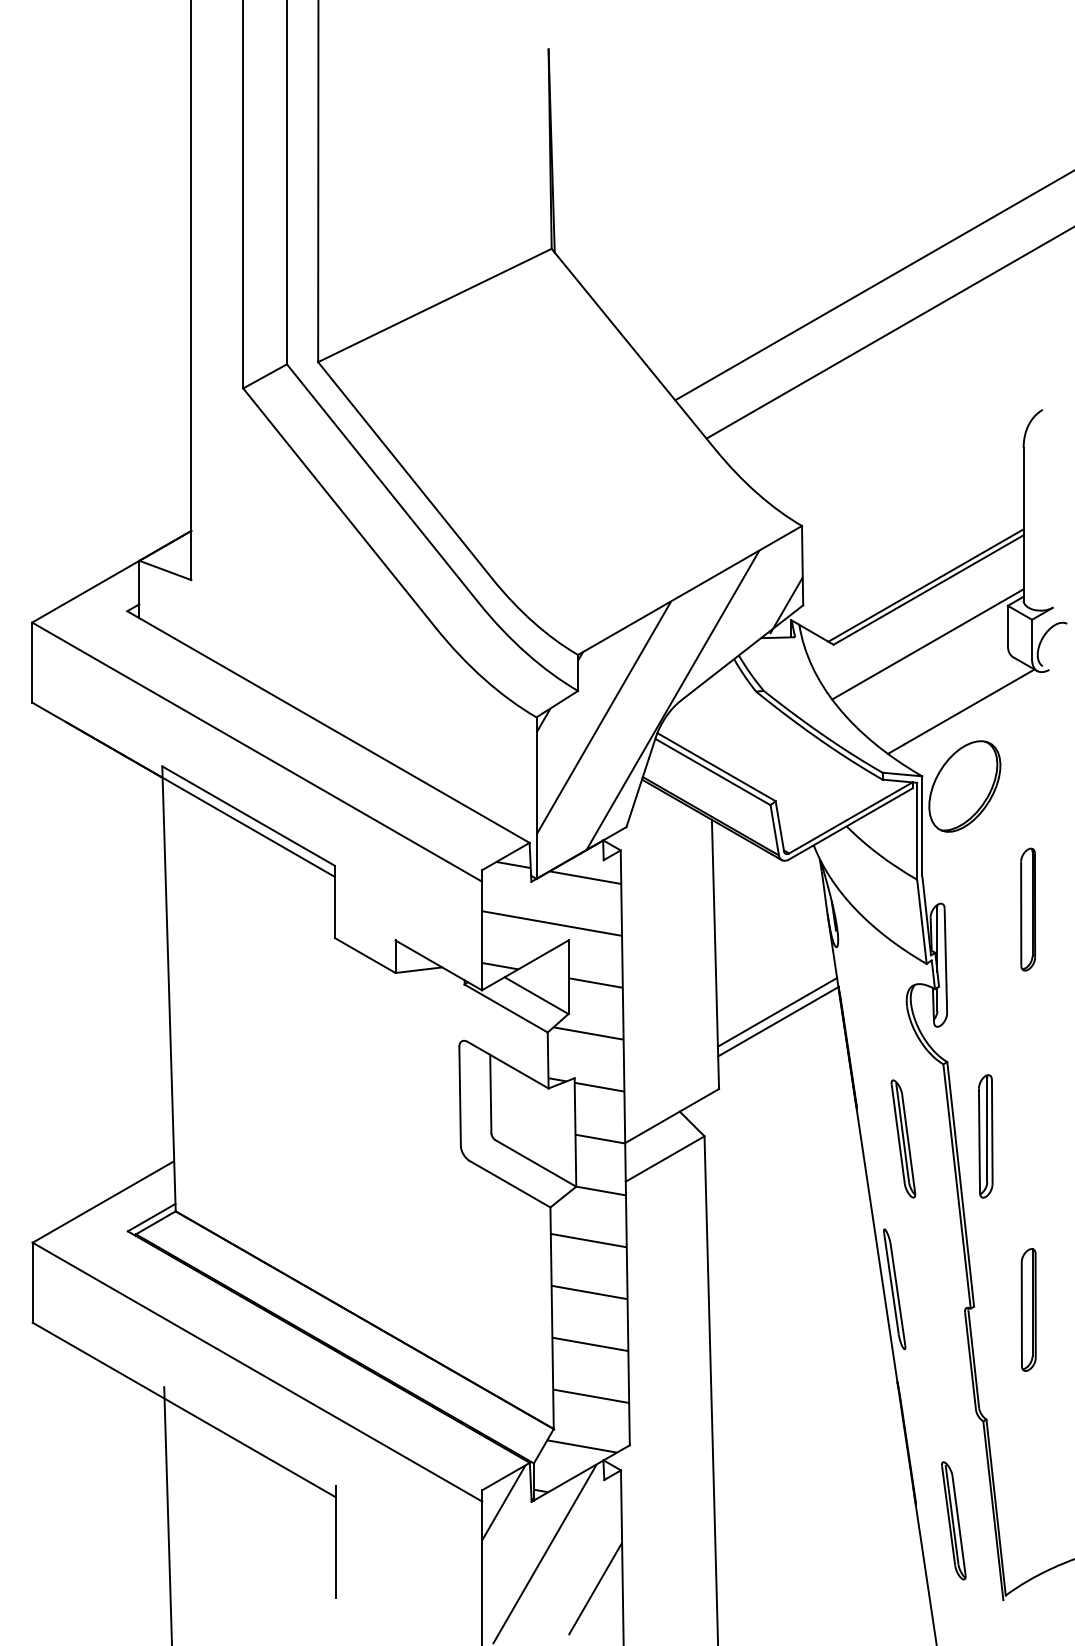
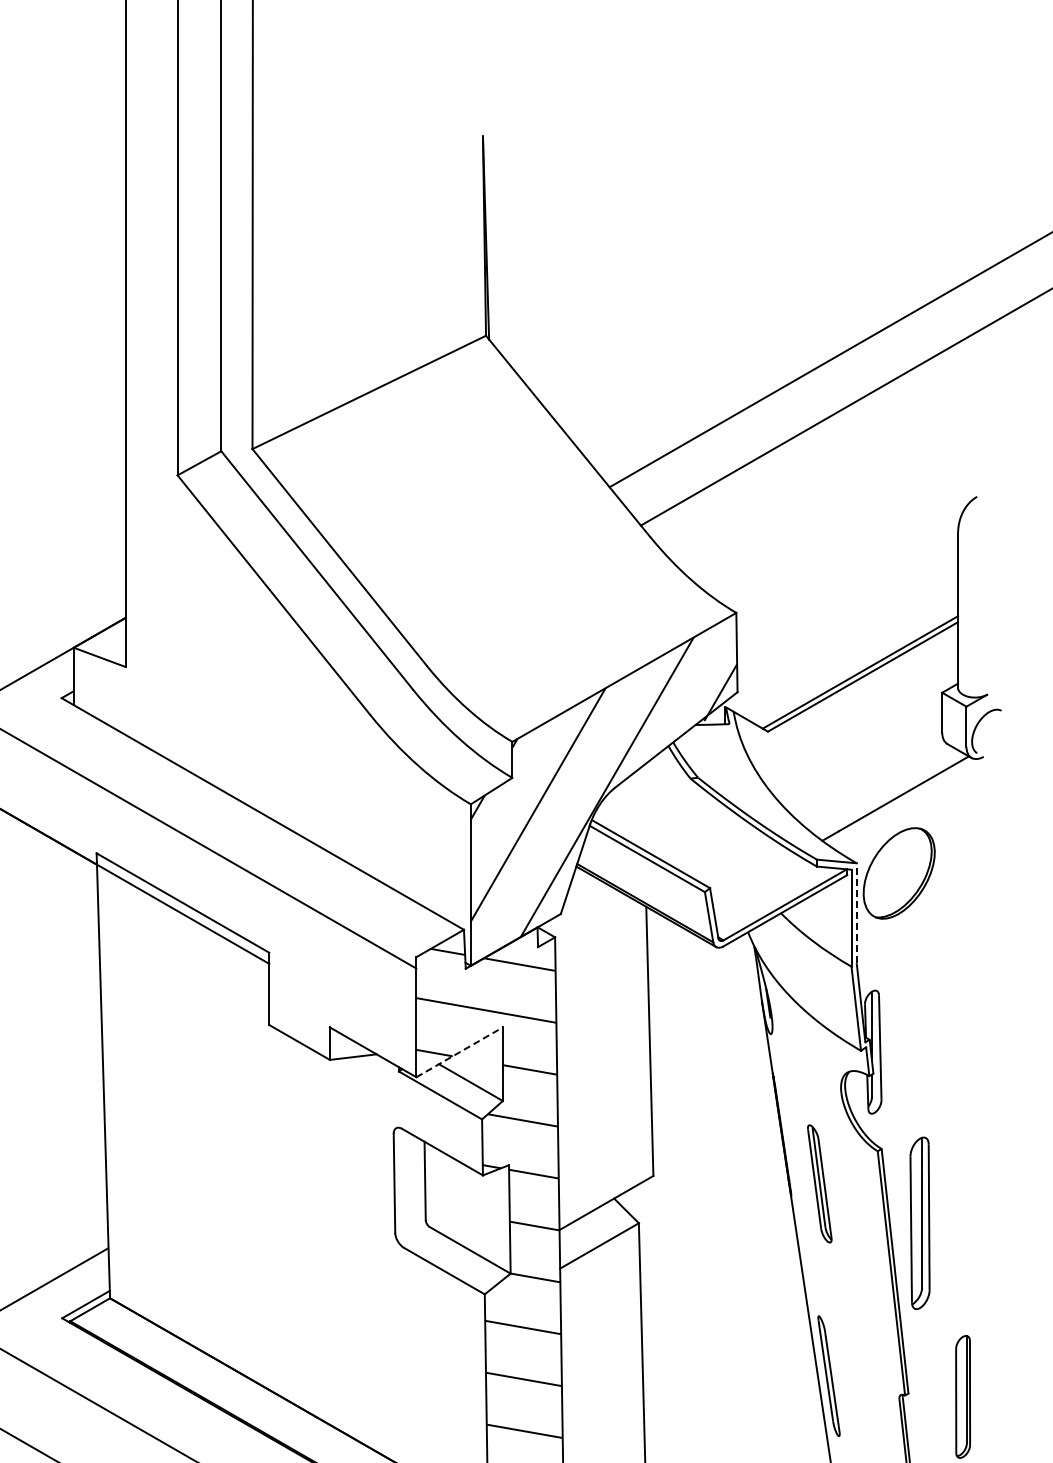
line: (927, 644) -> (861, 731), removed
line: (922, 825) -> (856, 912), solid -> dashed
part: (1027, 909) -> (961, 996), removed
line: (525, 965) -> (459, 1052), solid -> dashed
line: (777, 1012) -> (711, 1099), removed
line: (778, 1021) -> (712, 1108), removed
part: (985, 1136) -> (919, 1223), size x1.4
part: (903, 1138) -> (819, 1183), moved

